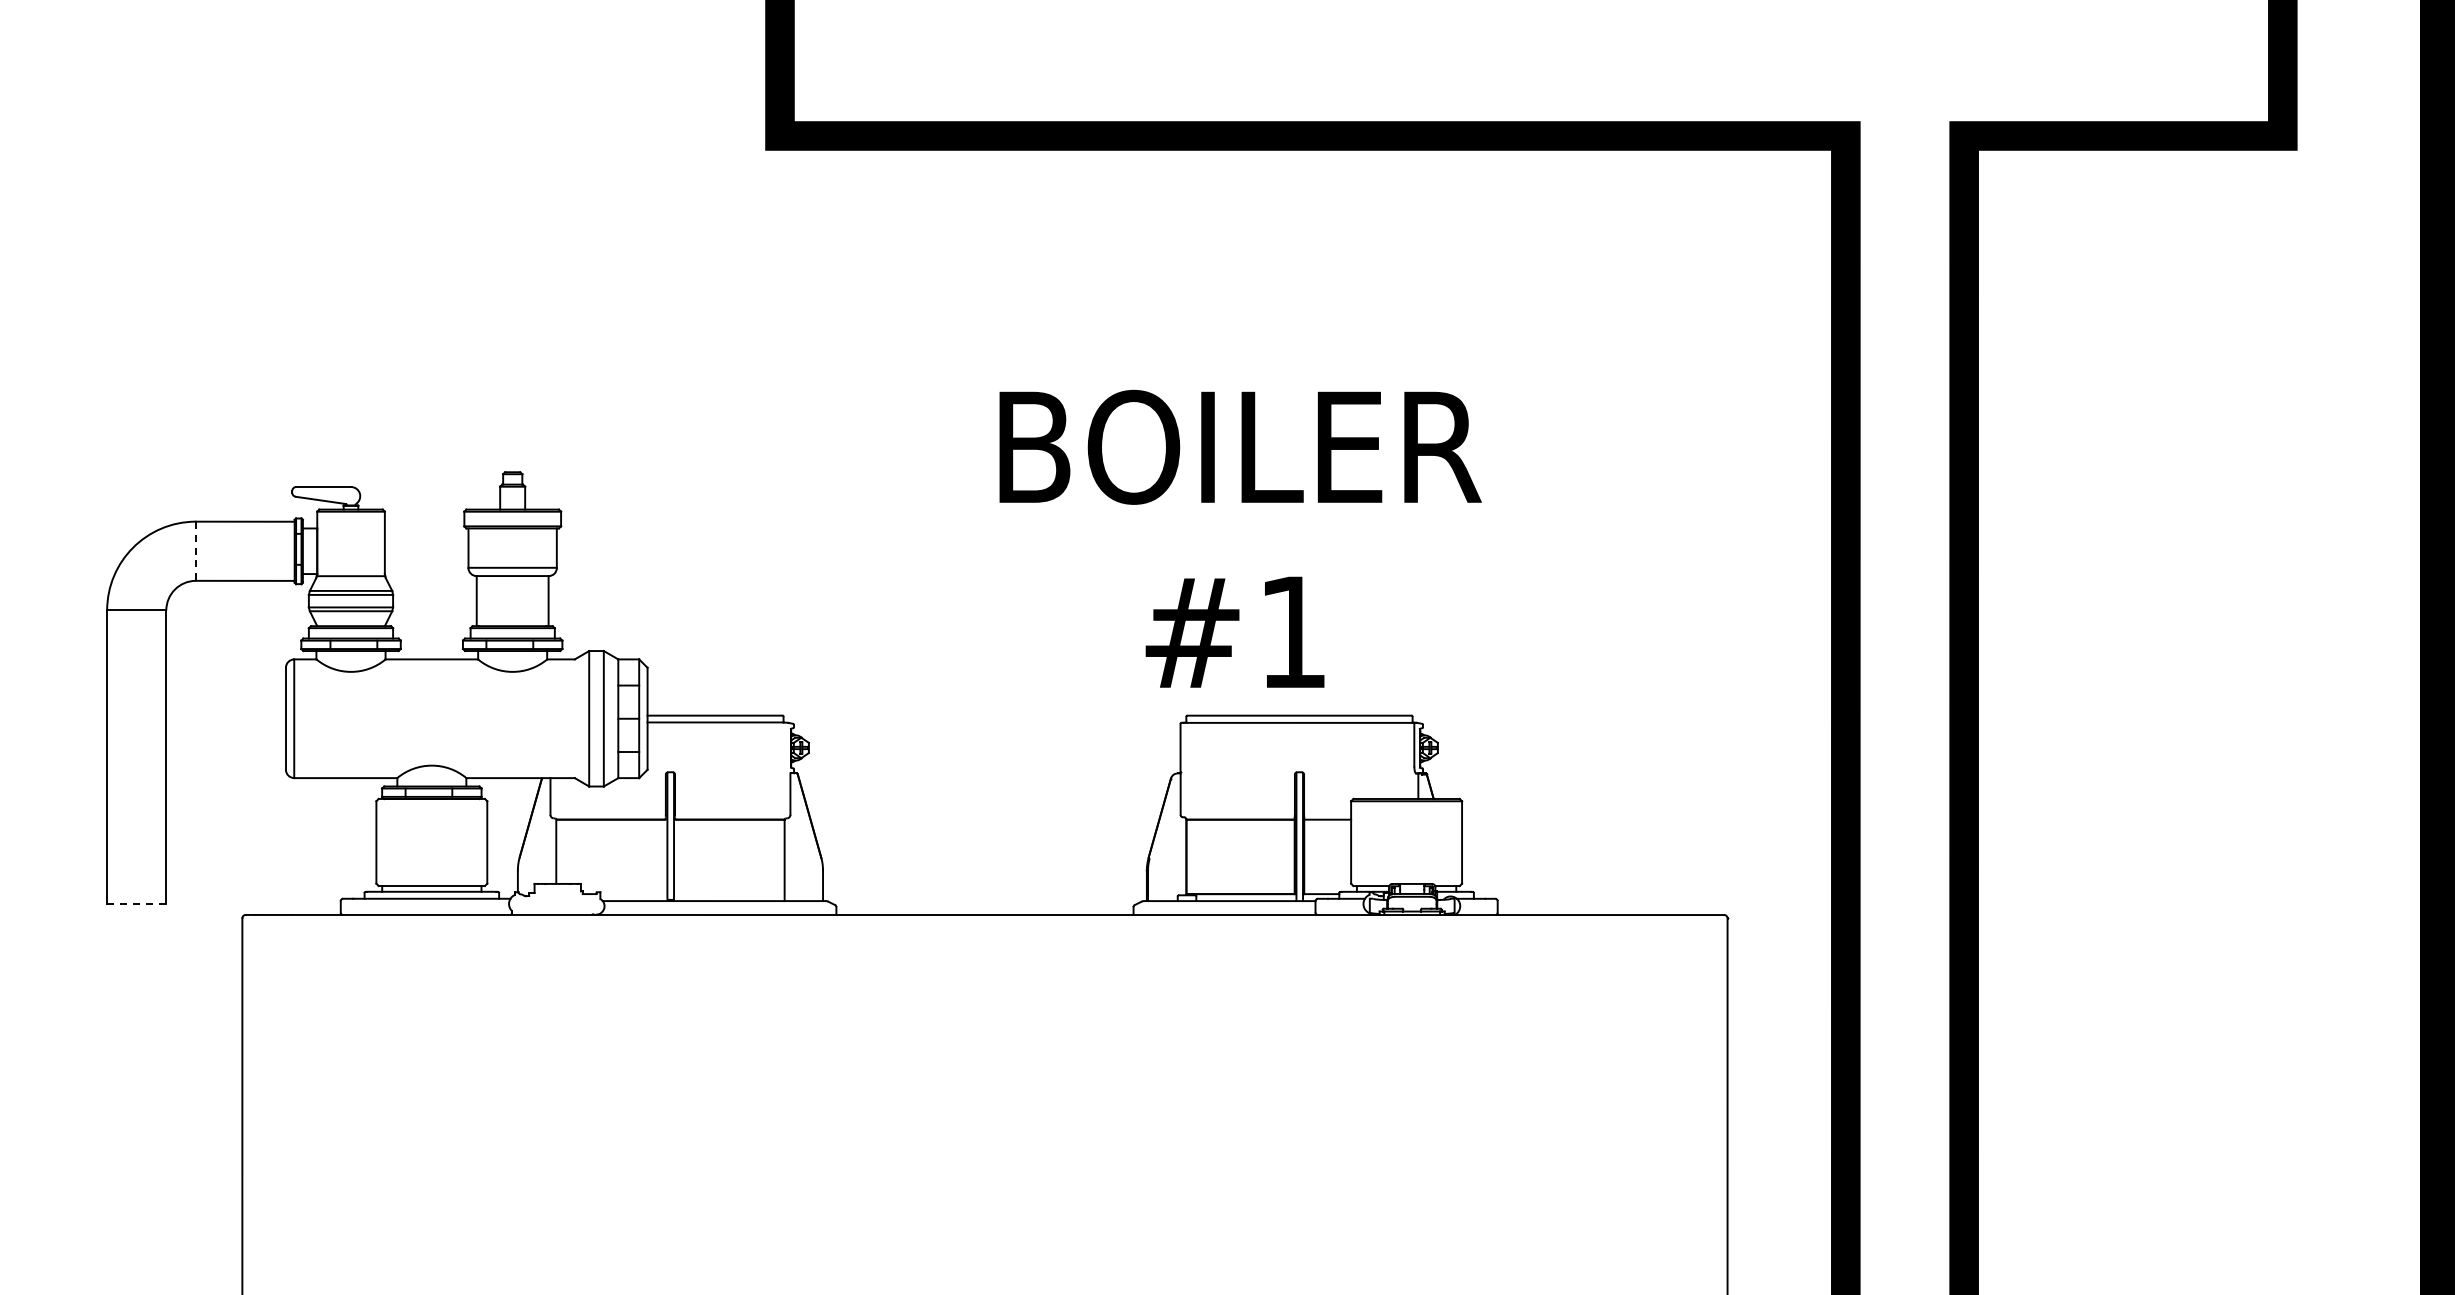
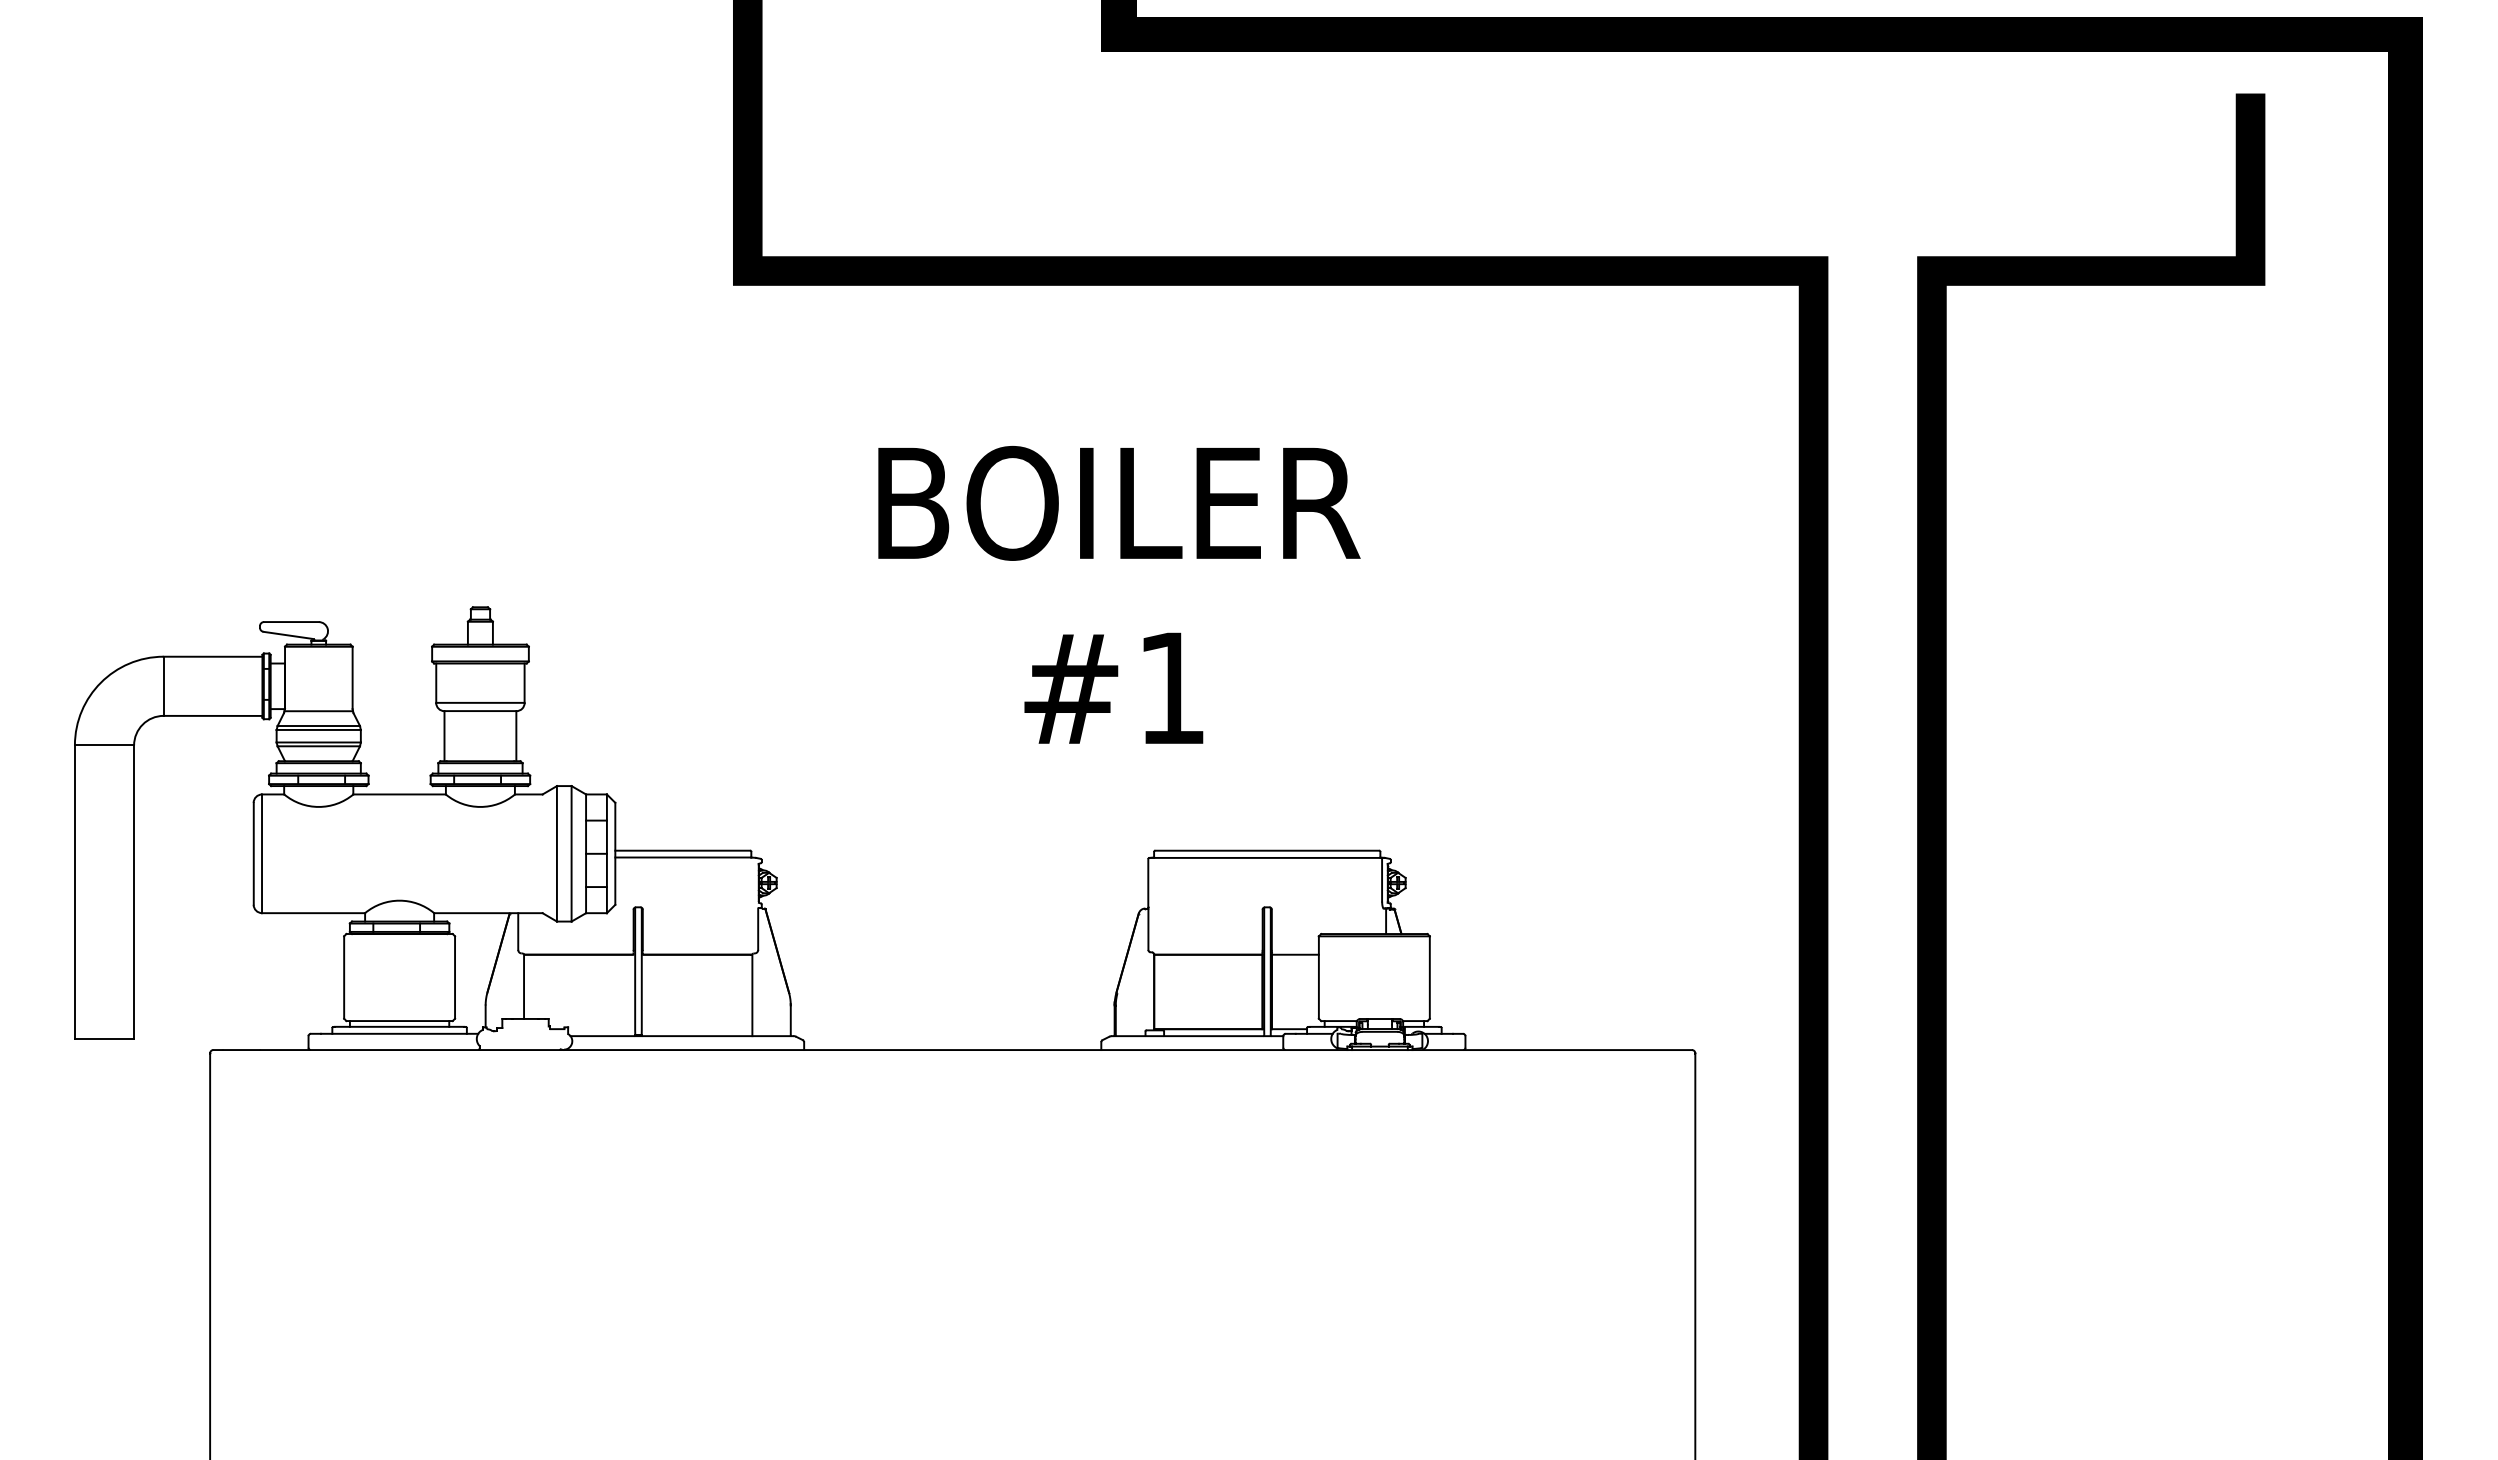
text: (1240, 538) -> (1119, 594), moved
line: (195, 551) -> (163, 686), dashed -> solid
line: (136, 903) -> (104, 1038), dashed -> solid

